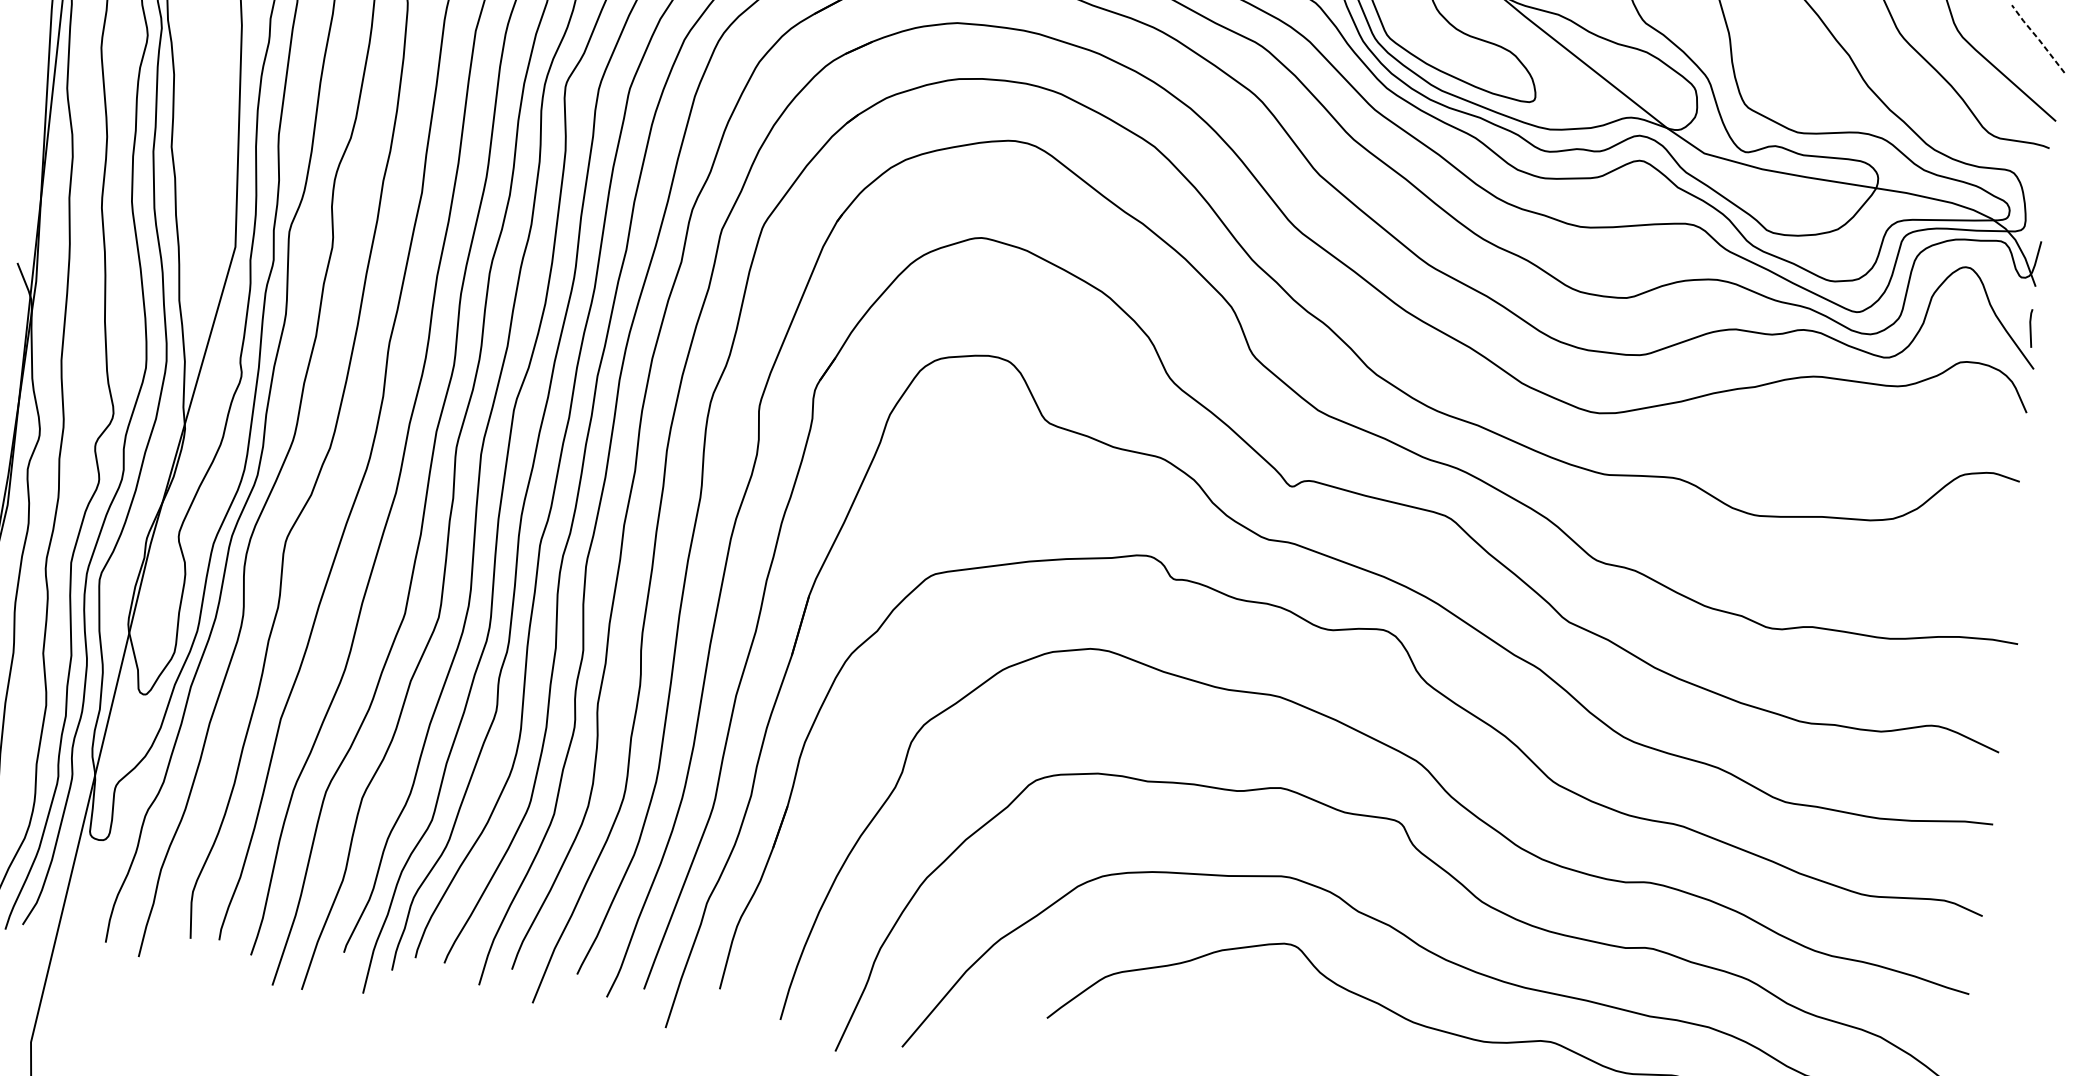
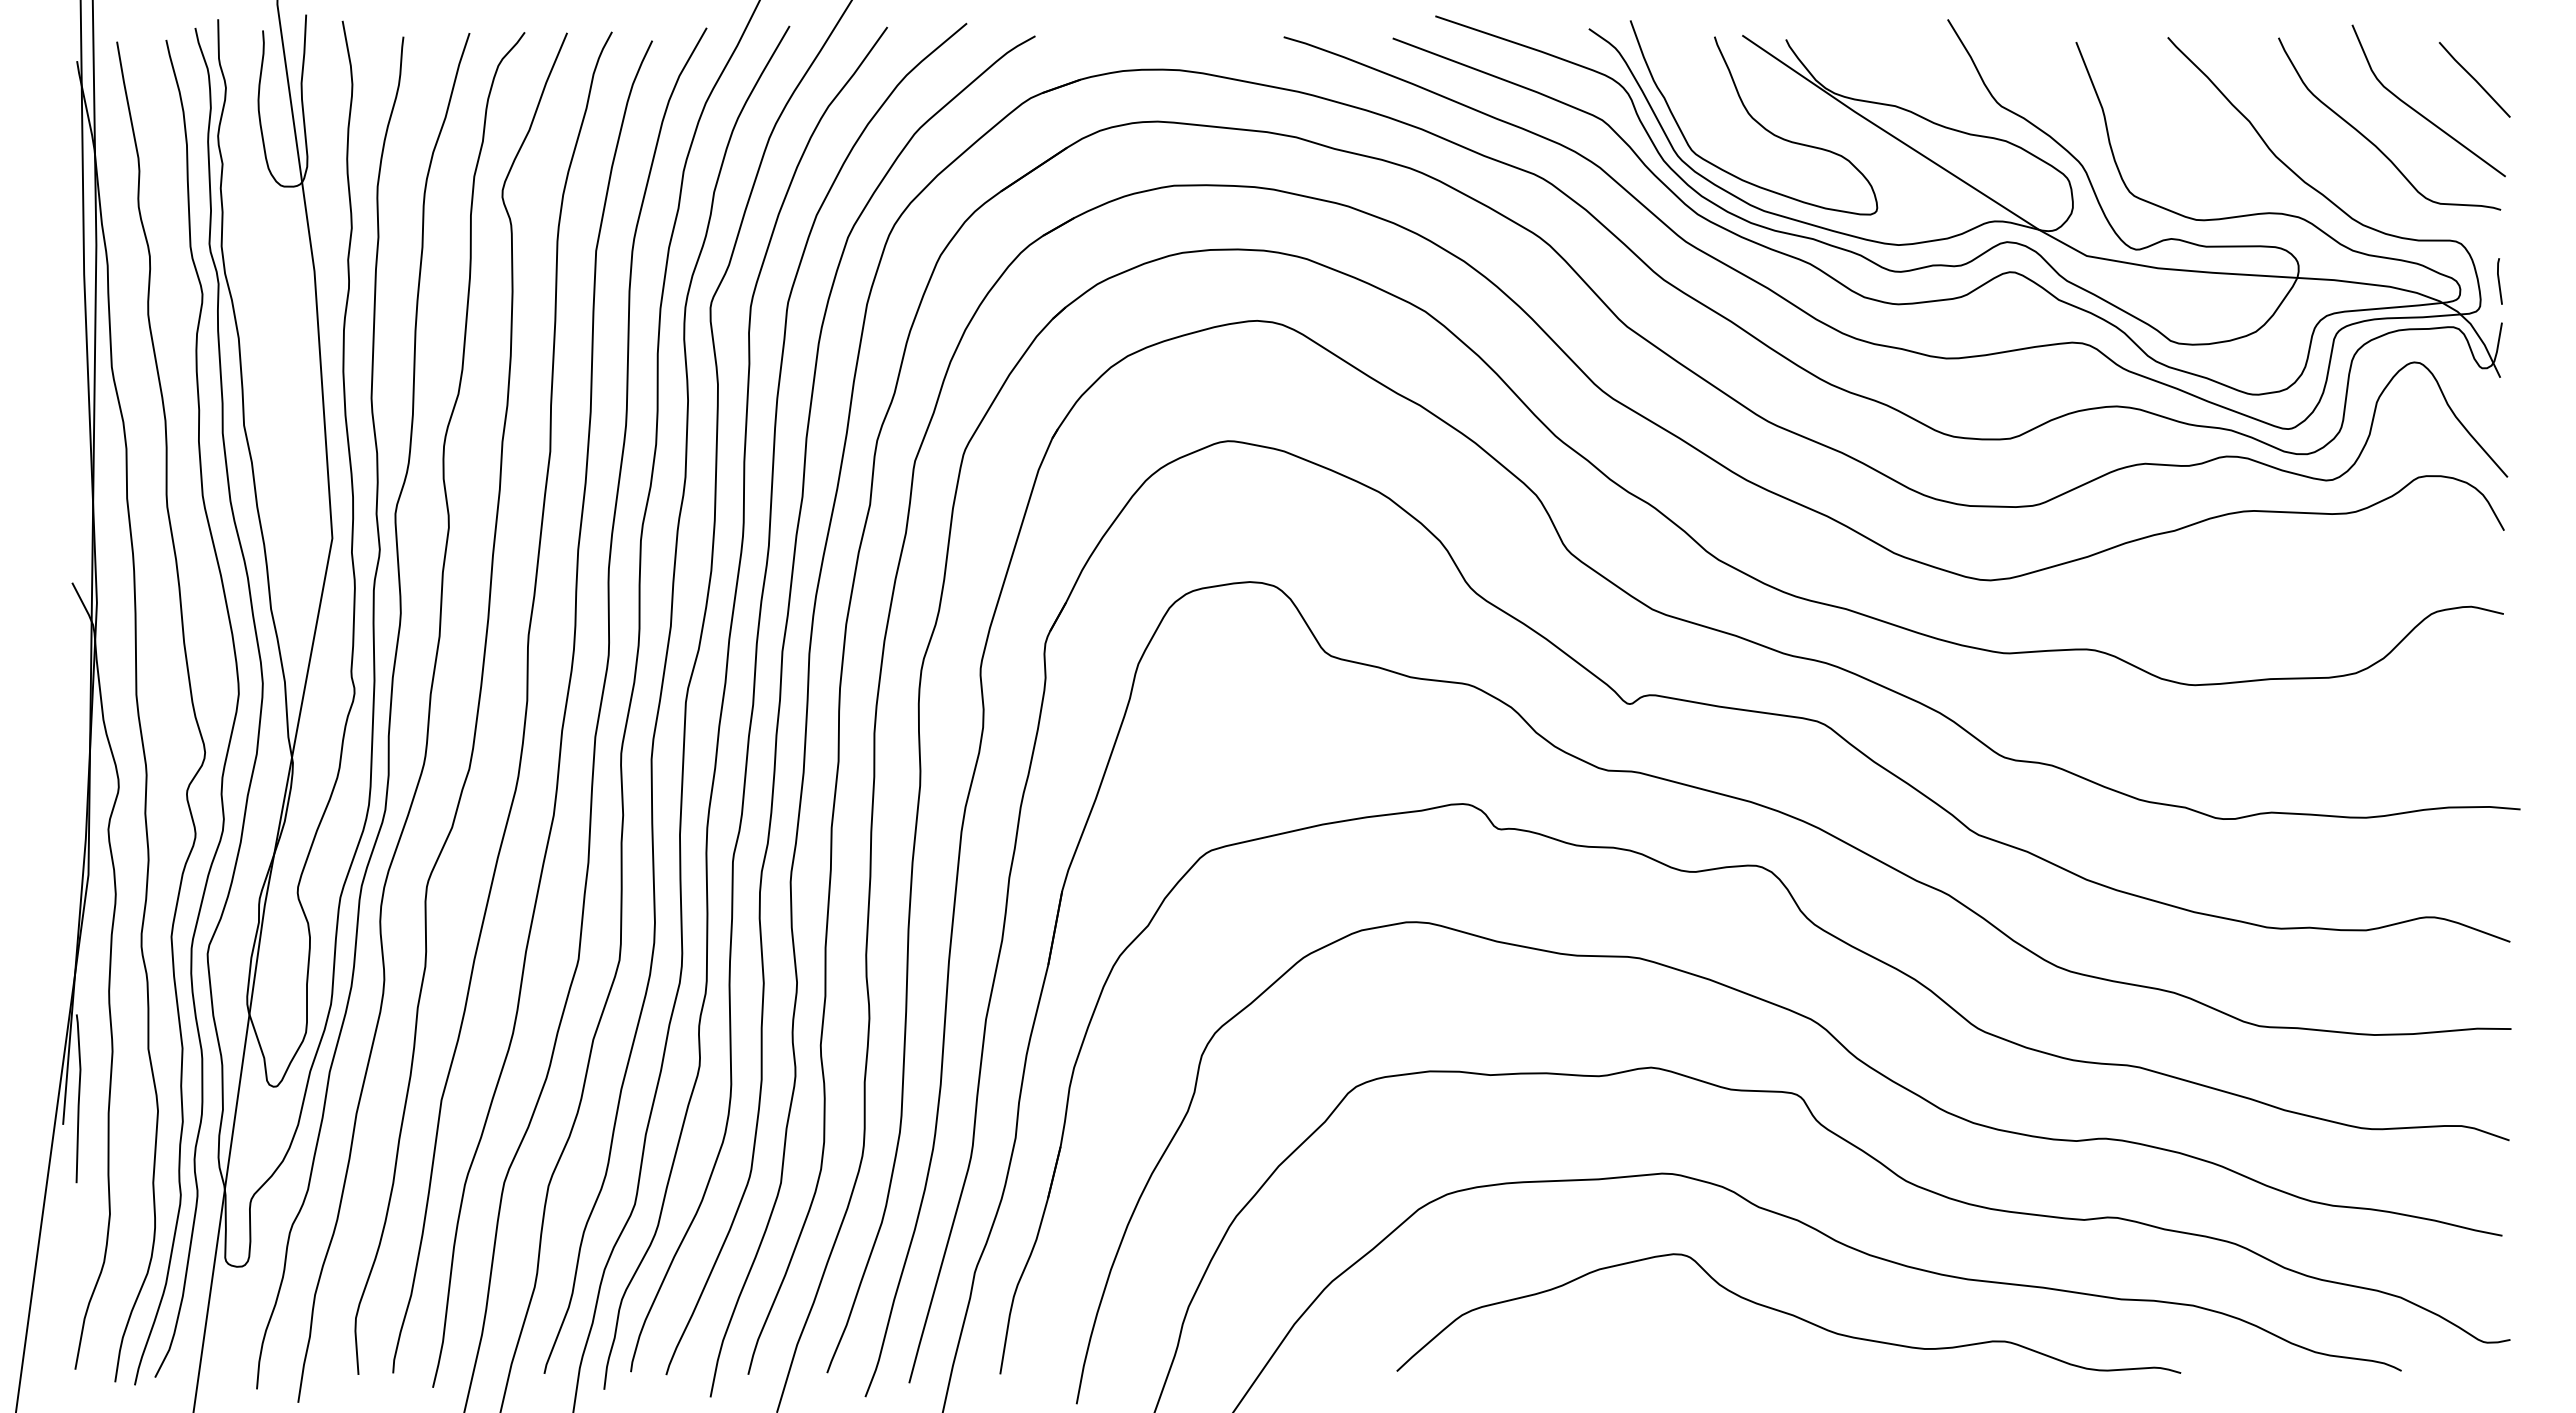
line: (2038, 38) -> (2474, 79), dashed -> solid
line: (2030, 328) -> (2499, 281), moved

